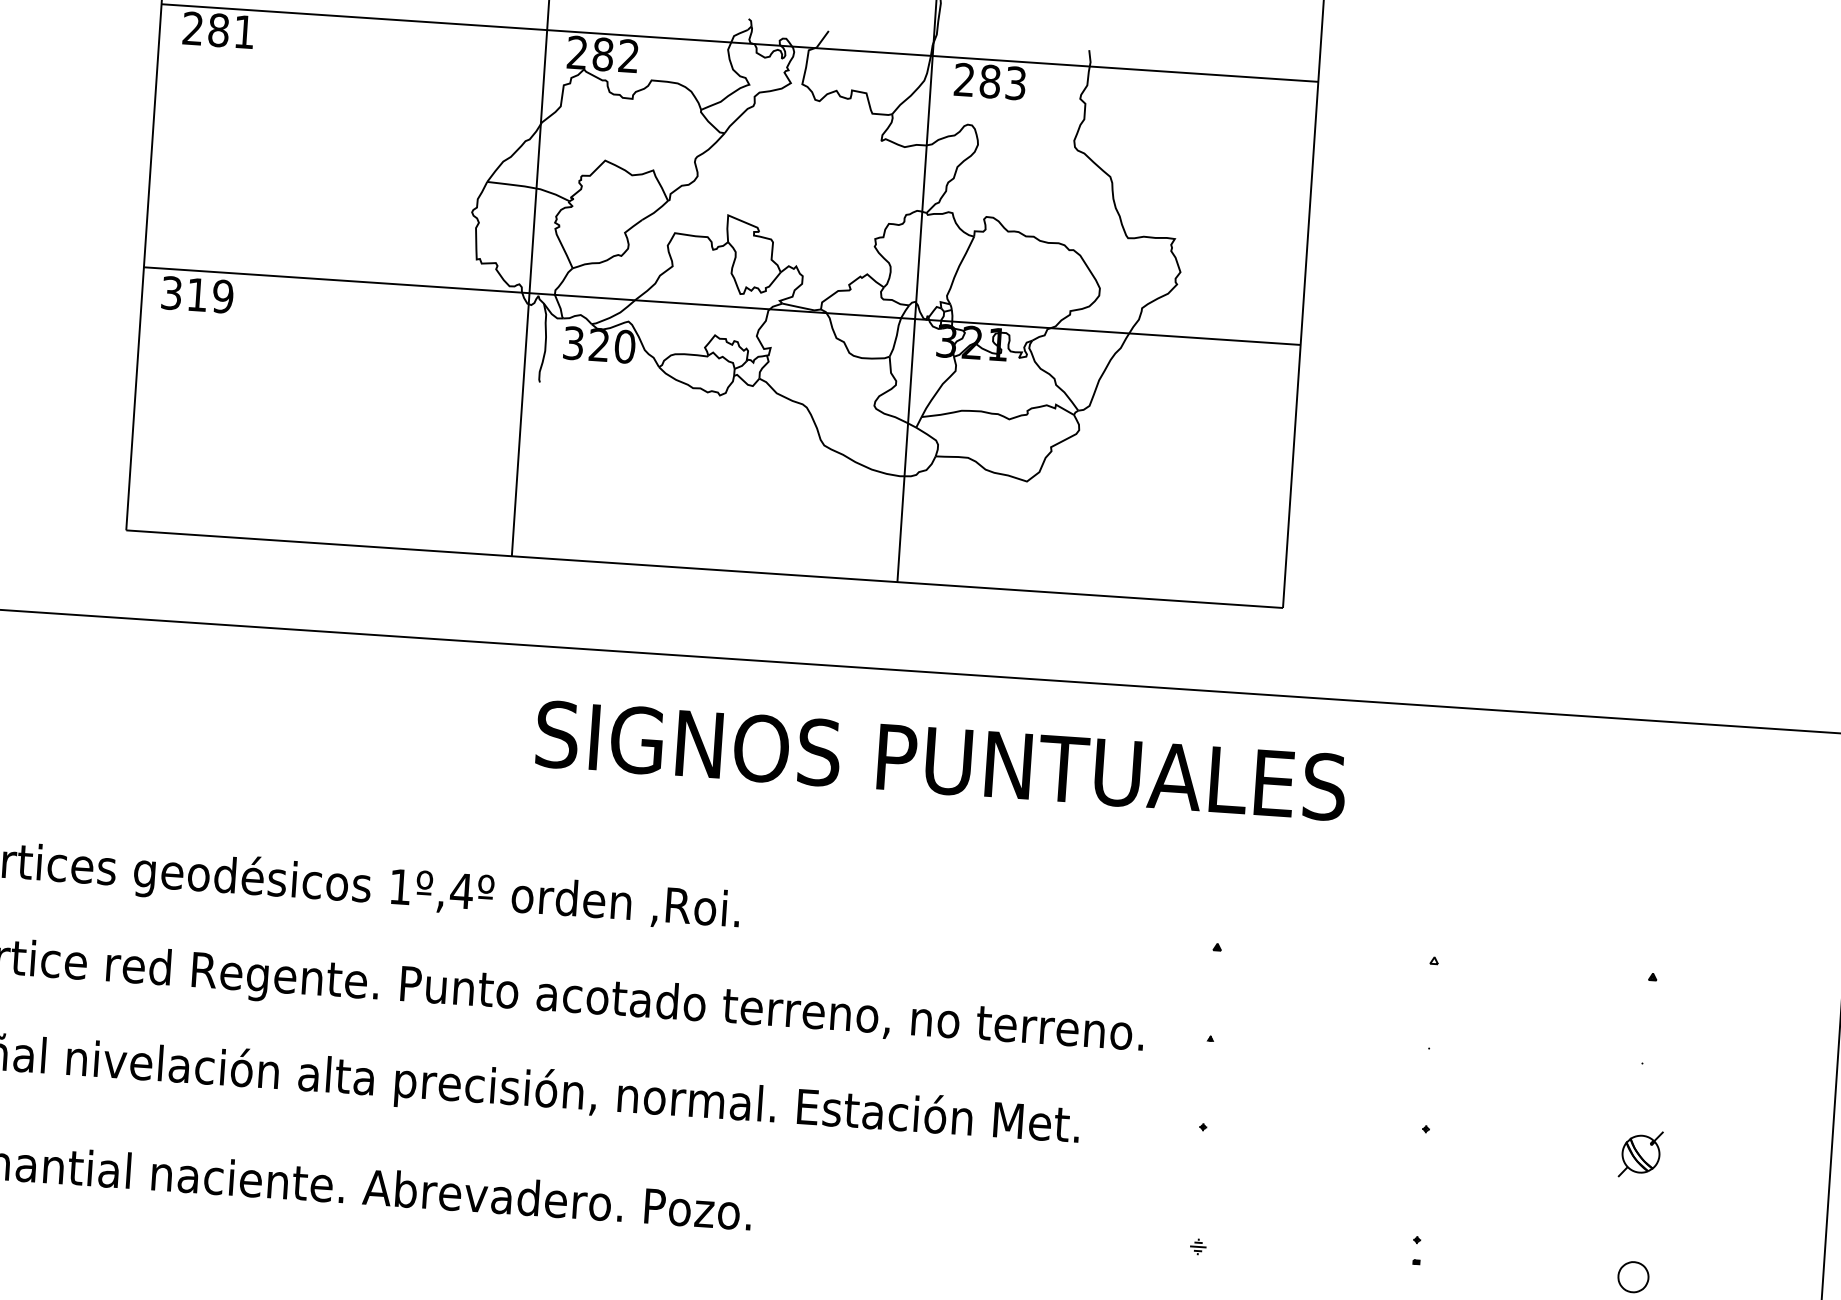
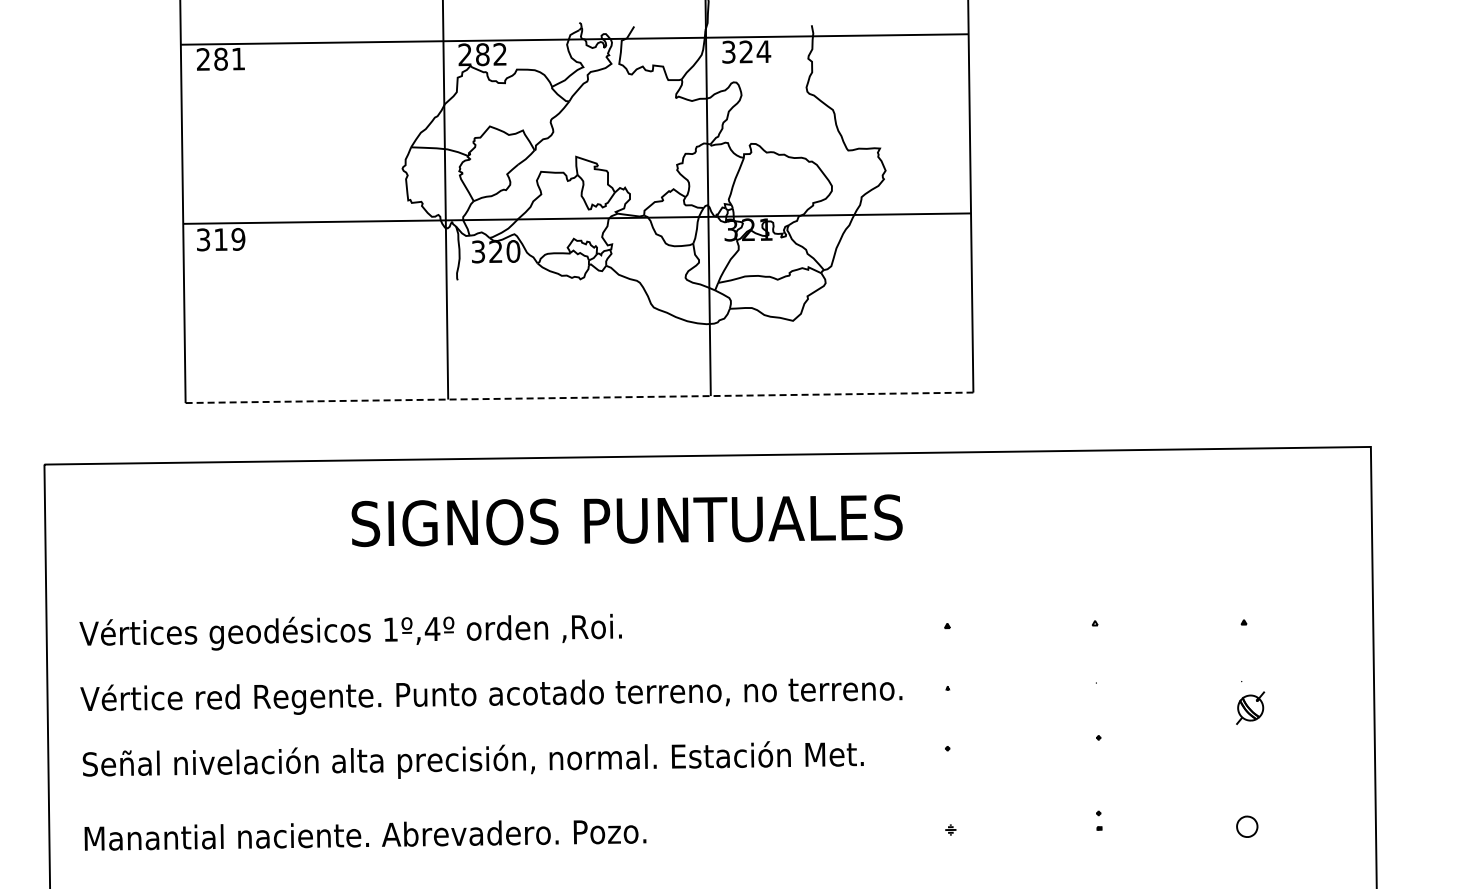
text: (990, 80) -> (746, 51), 283 -> 324
line: (704, 568) -> (579, 397), solid -> dashed
text: (940, 760) -> (626, 520), moved
part: (1640, 1153) -> (1250, 707), moved

